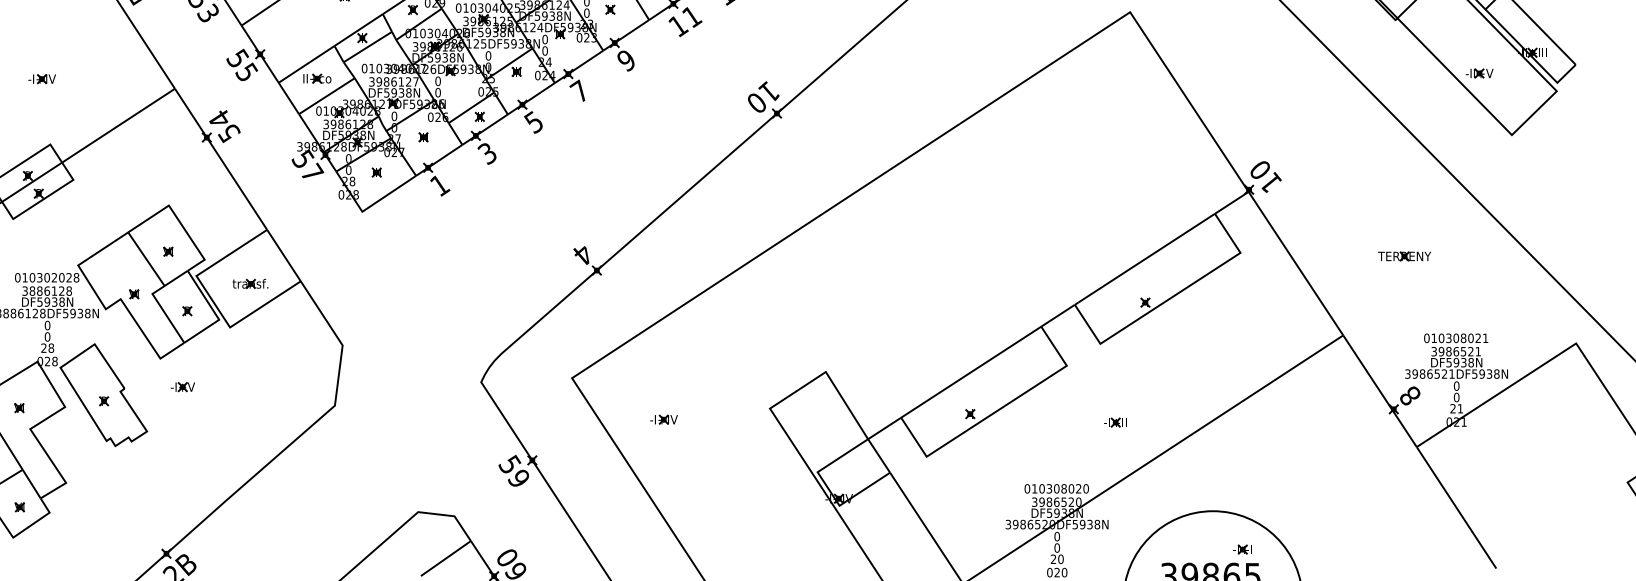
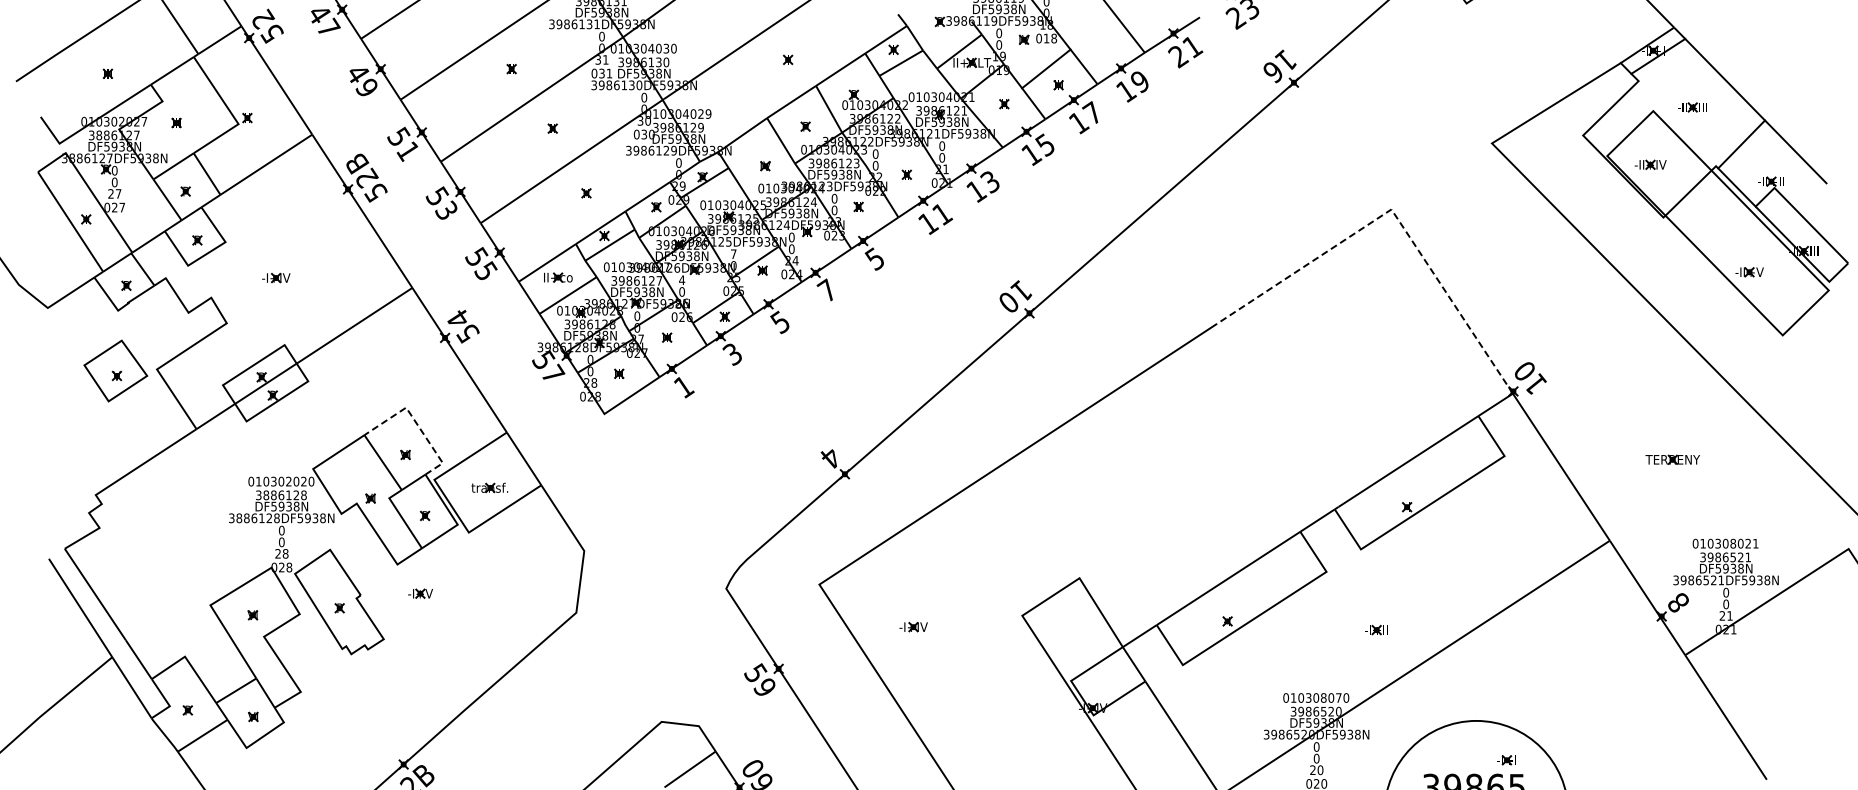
line: (1133, 16) -> (1394, 213), solid -> dashed
text: (488, 56) -> (733, 254), 0 -> 7
text: (624, 60) -> (873, 258), 9 -> 5
text: (438, 81) -> (682, 280), 0 -> 4
line: (178, 221) -> (416, 423), solid -> dashed
text: (76, 277) -> (311, 481), 010302028 -> 010302020
text: (1078, 488) -> (1338, 697), 010308020 -> 010308070

